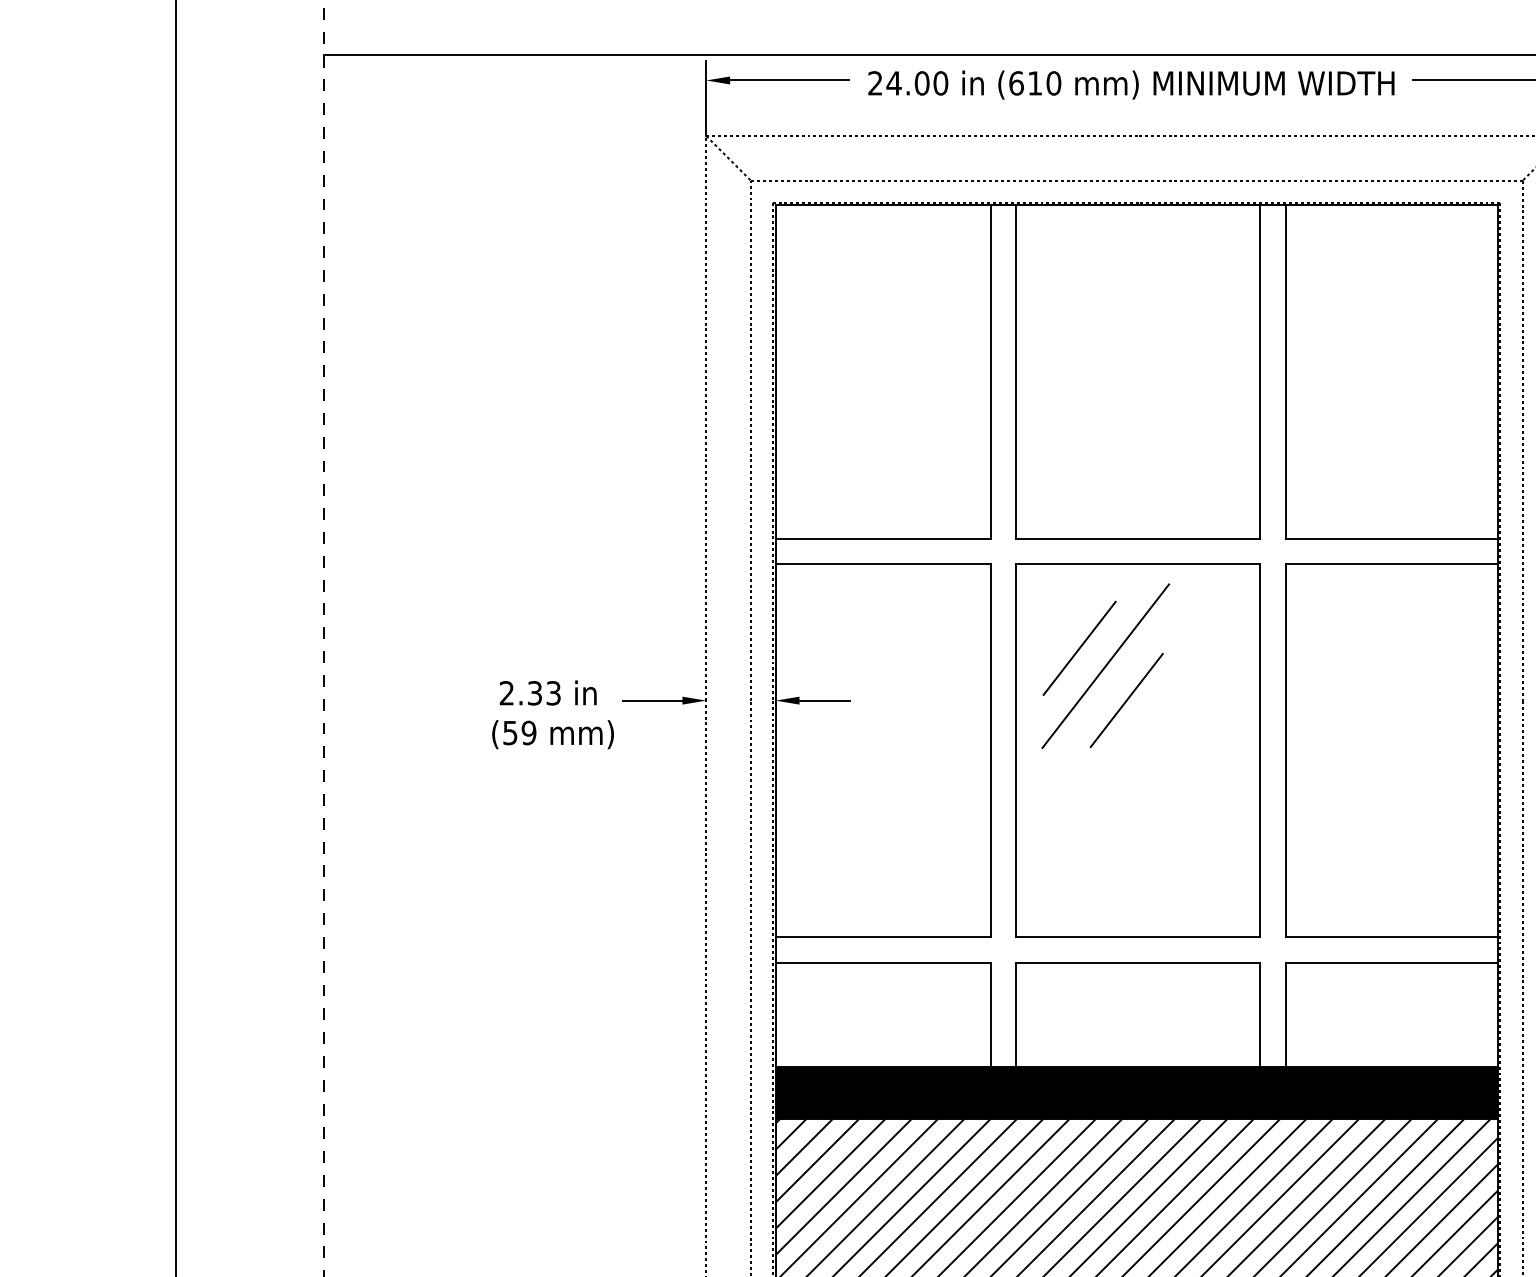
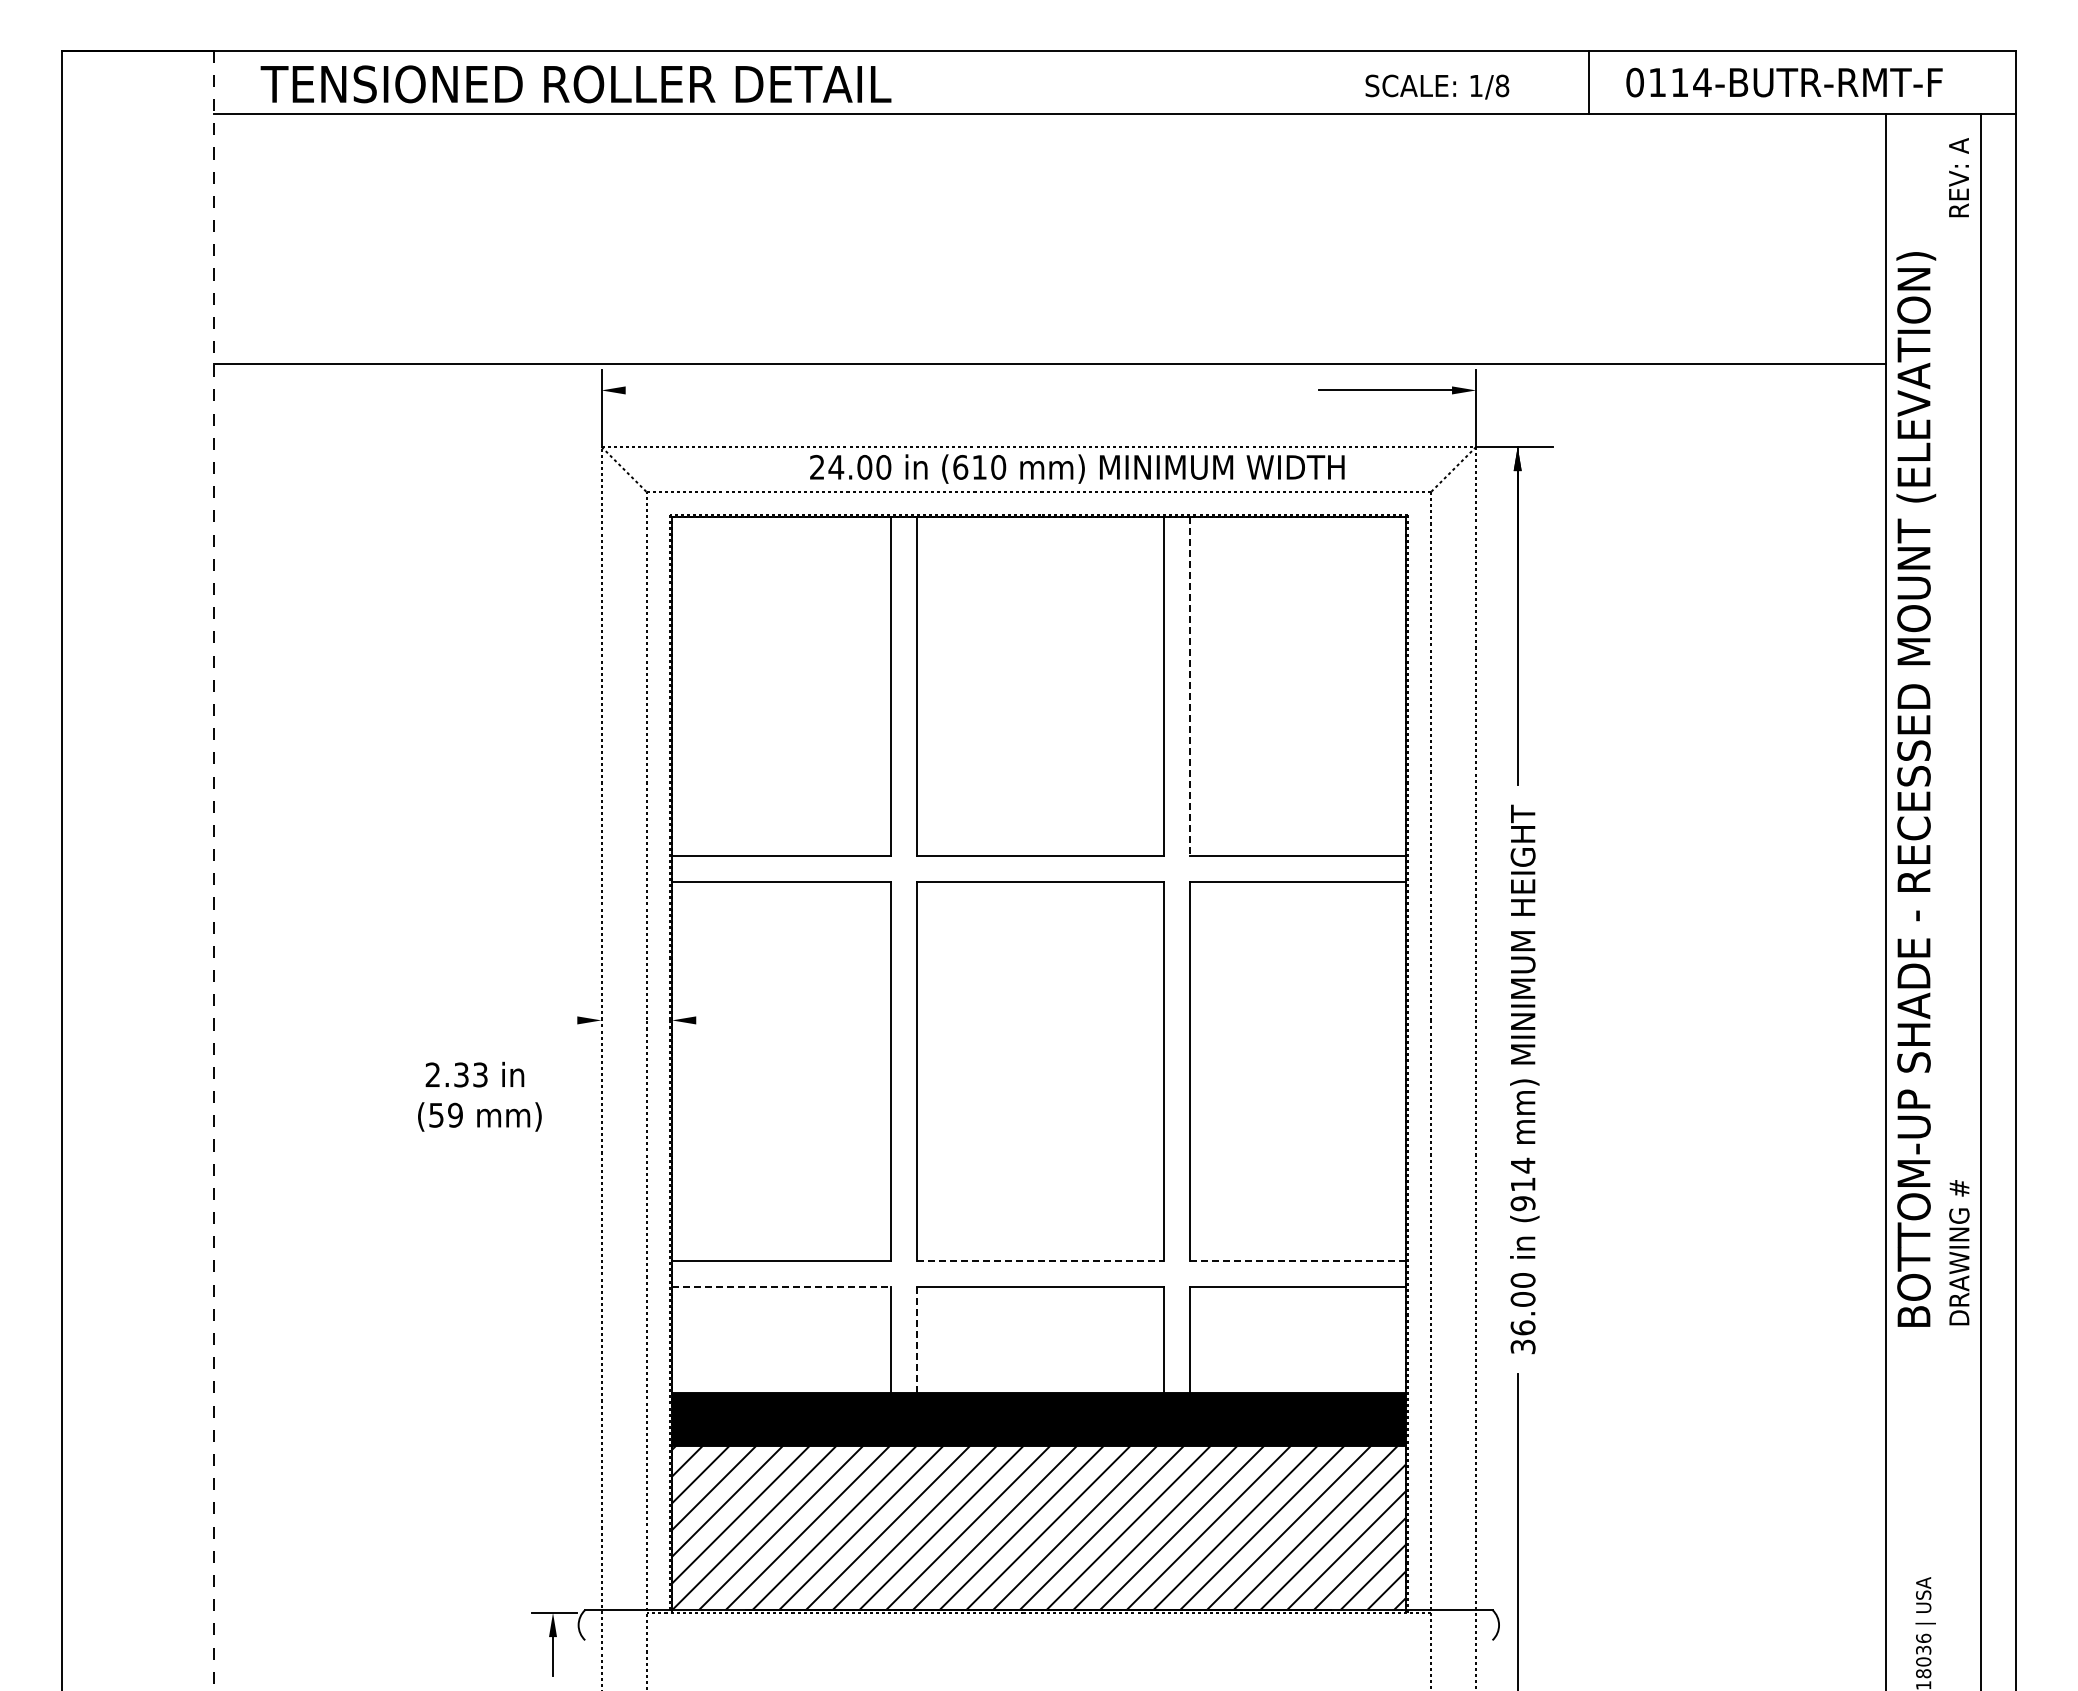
line: (788, 80) -> (685, 390), removed
text: (1131, 84) -> (1077, 468), moved
line: (1286, 372) -> (1190, 687), solid -> dashed
line: (1079, 648) -> (980, 967), removed
line: (1105, 666) -> (1007, 985), removed
line: (1126, 699) -> (1028, 1019), removed
line: (652, 700) -> (546, 1020), removed
line: (824, 700) -> (721, 1020), removed
text: (552, 714) -> (479, 1096), moved
line: (1138, 936) -> (1040, 1260), solid -> dashed
line: (1391, 936) -> (1297, 1260), solid -> dashed
line: (883, 962) -> (781, 1286), solid -> dashed
line: (1016, 1014) -> (916, 1339), solid -> dashed

